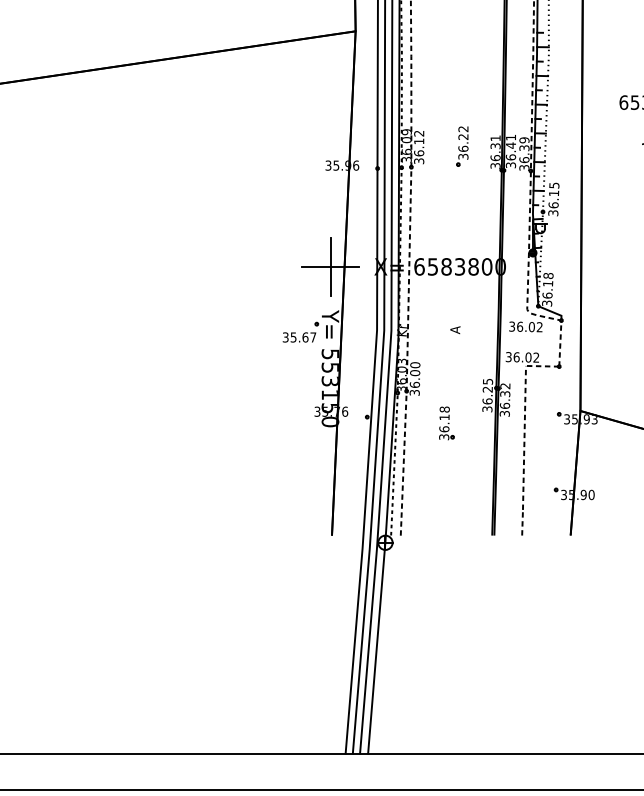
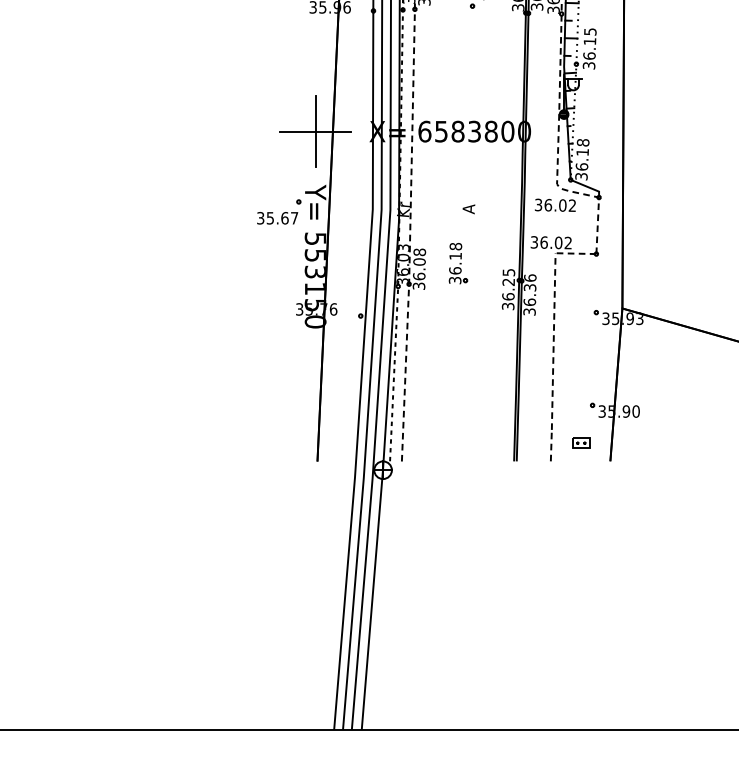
text: (415, 365) -> (419, 252), 36.00 -> 36.08
text: (505, 386) -> (530, 278), 36.32 -> 36.36
part: (446, 423) -> (458, 263), moved
part: (546, 520) -> (580, 442), added

